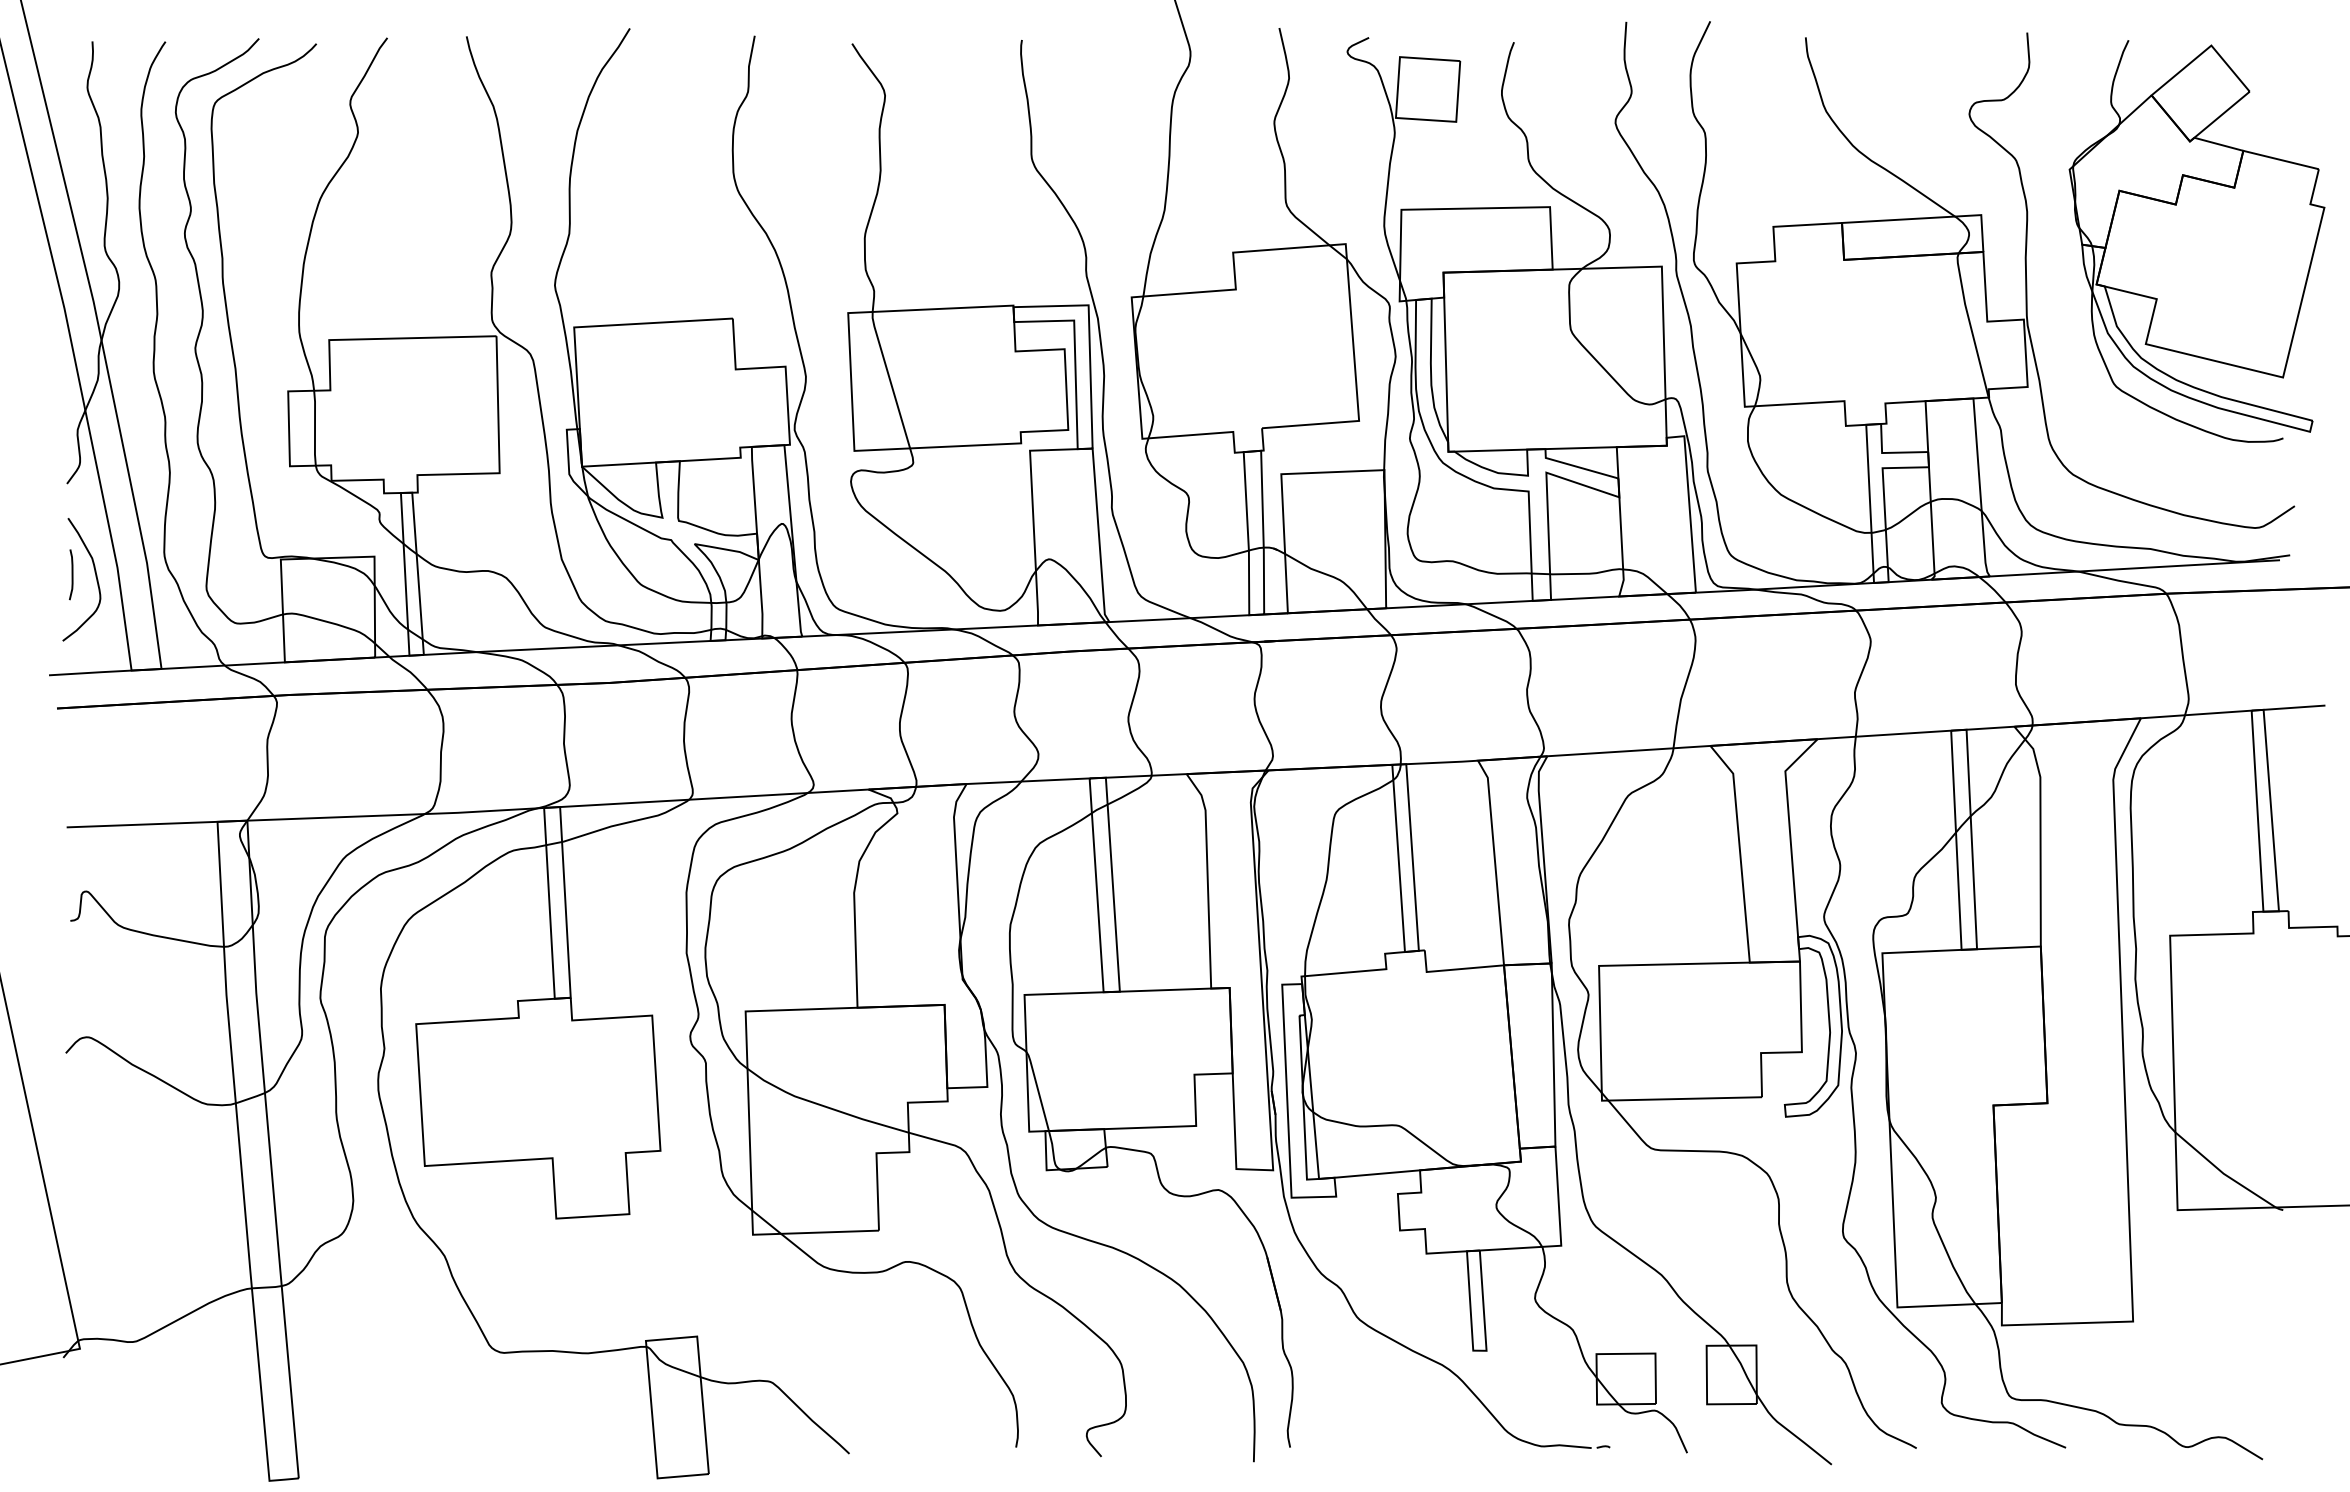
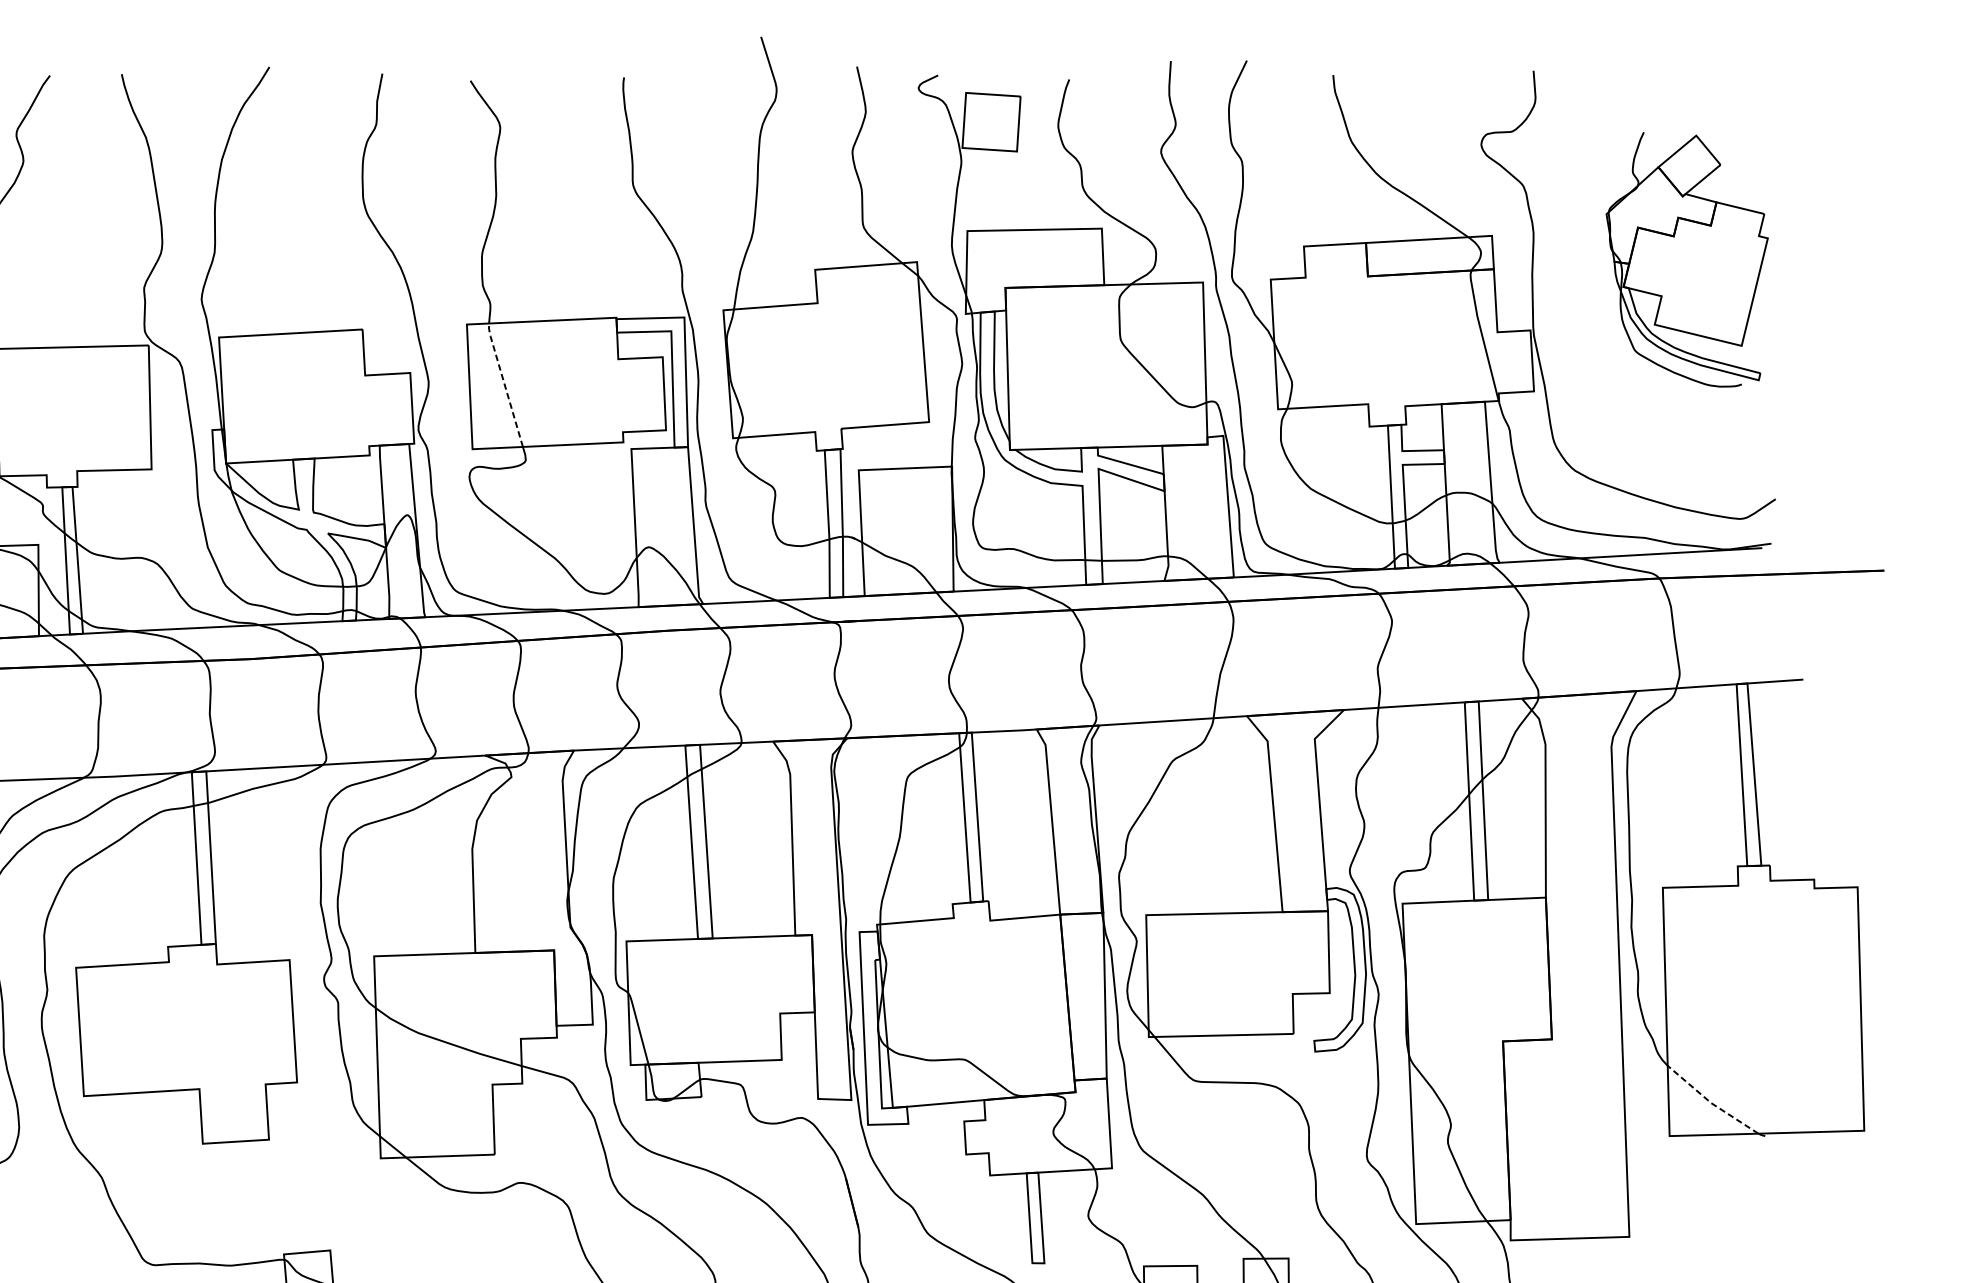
part: (2196, 241) -> (1686, 259), size x0.7
line: (889, 378) -> (504, 383), solid -> dashed
line: (2223, 1173) -> (1711, 1102), solid -> dashed

